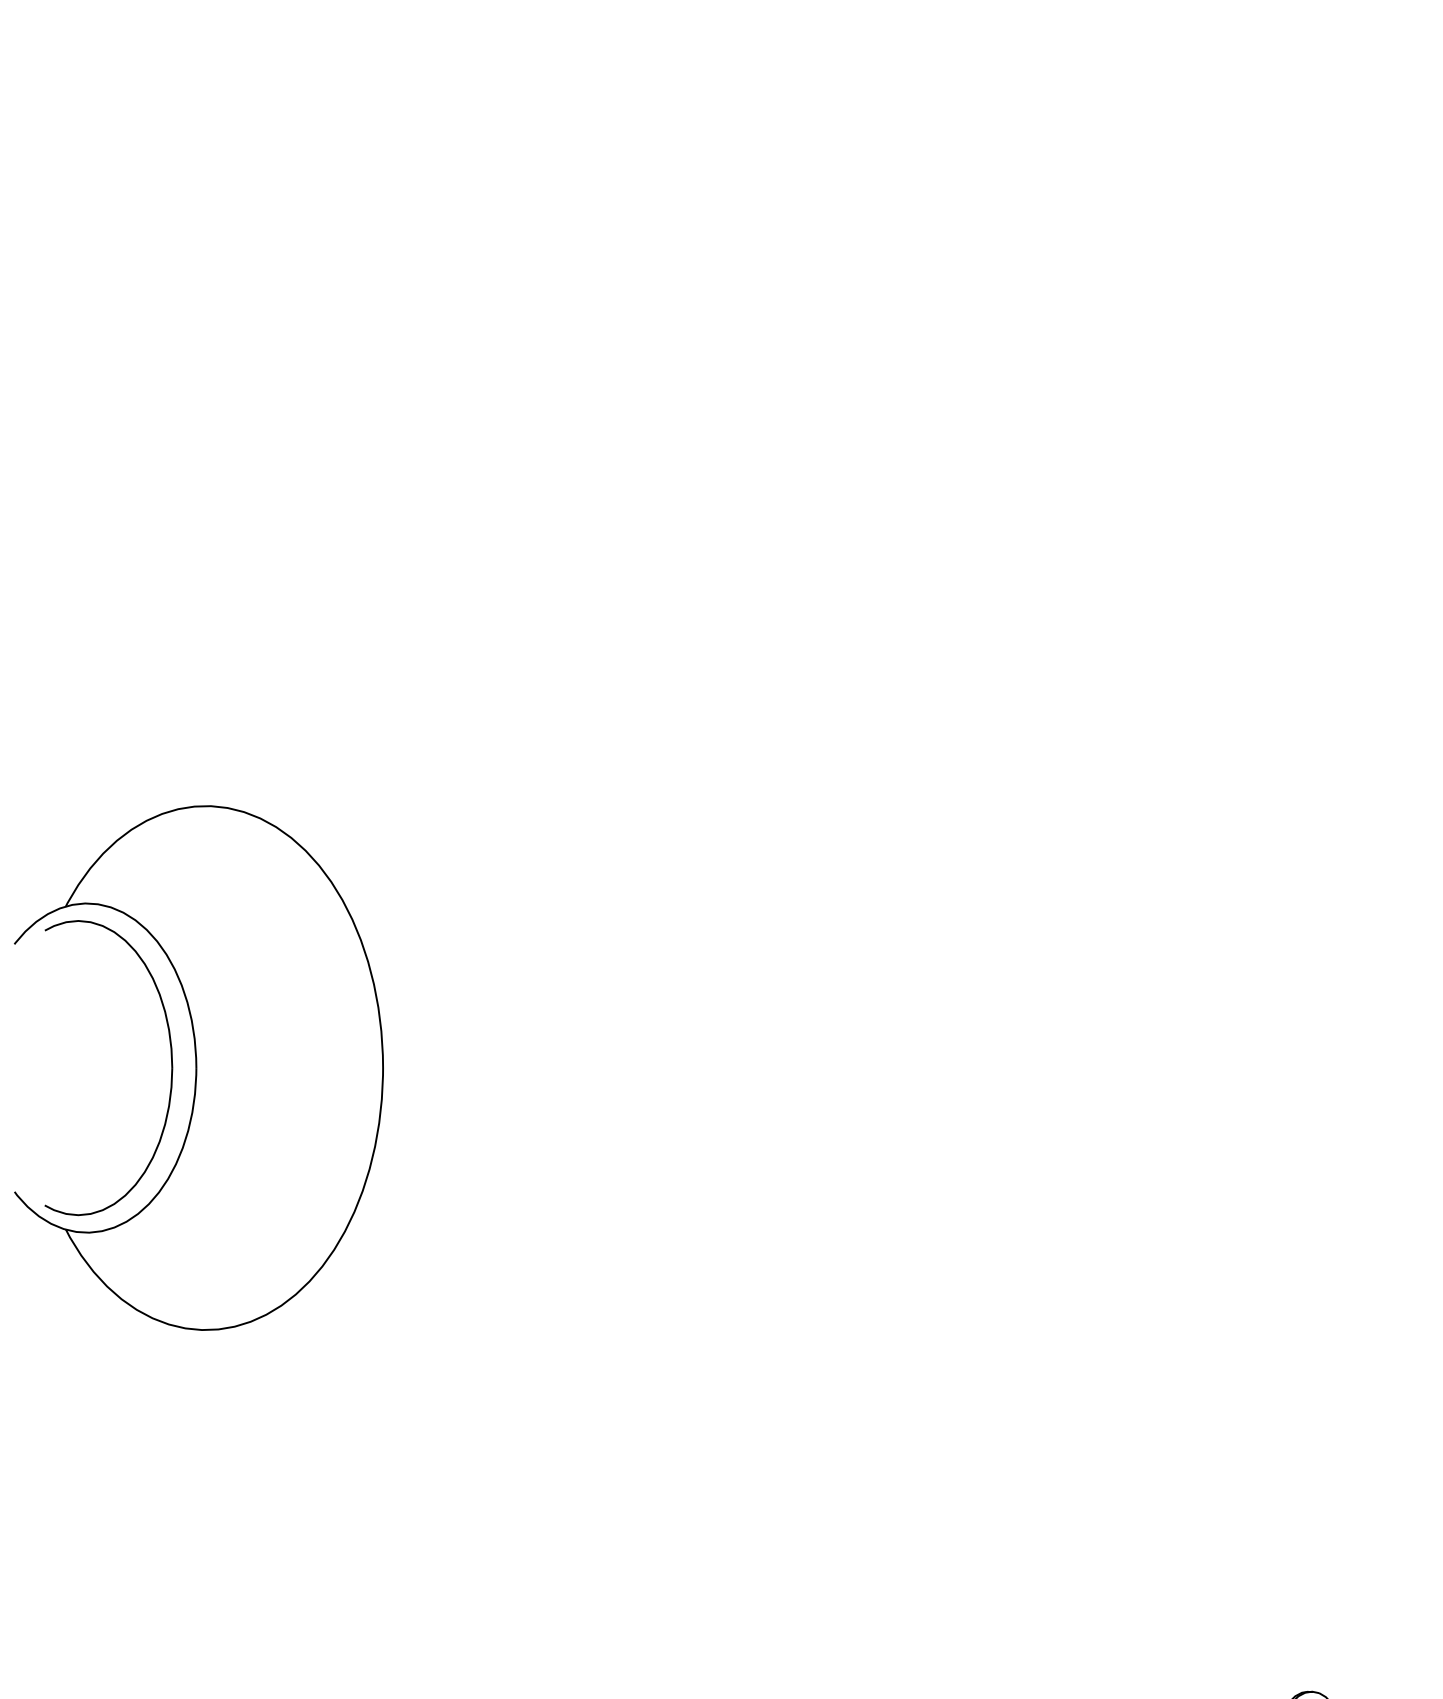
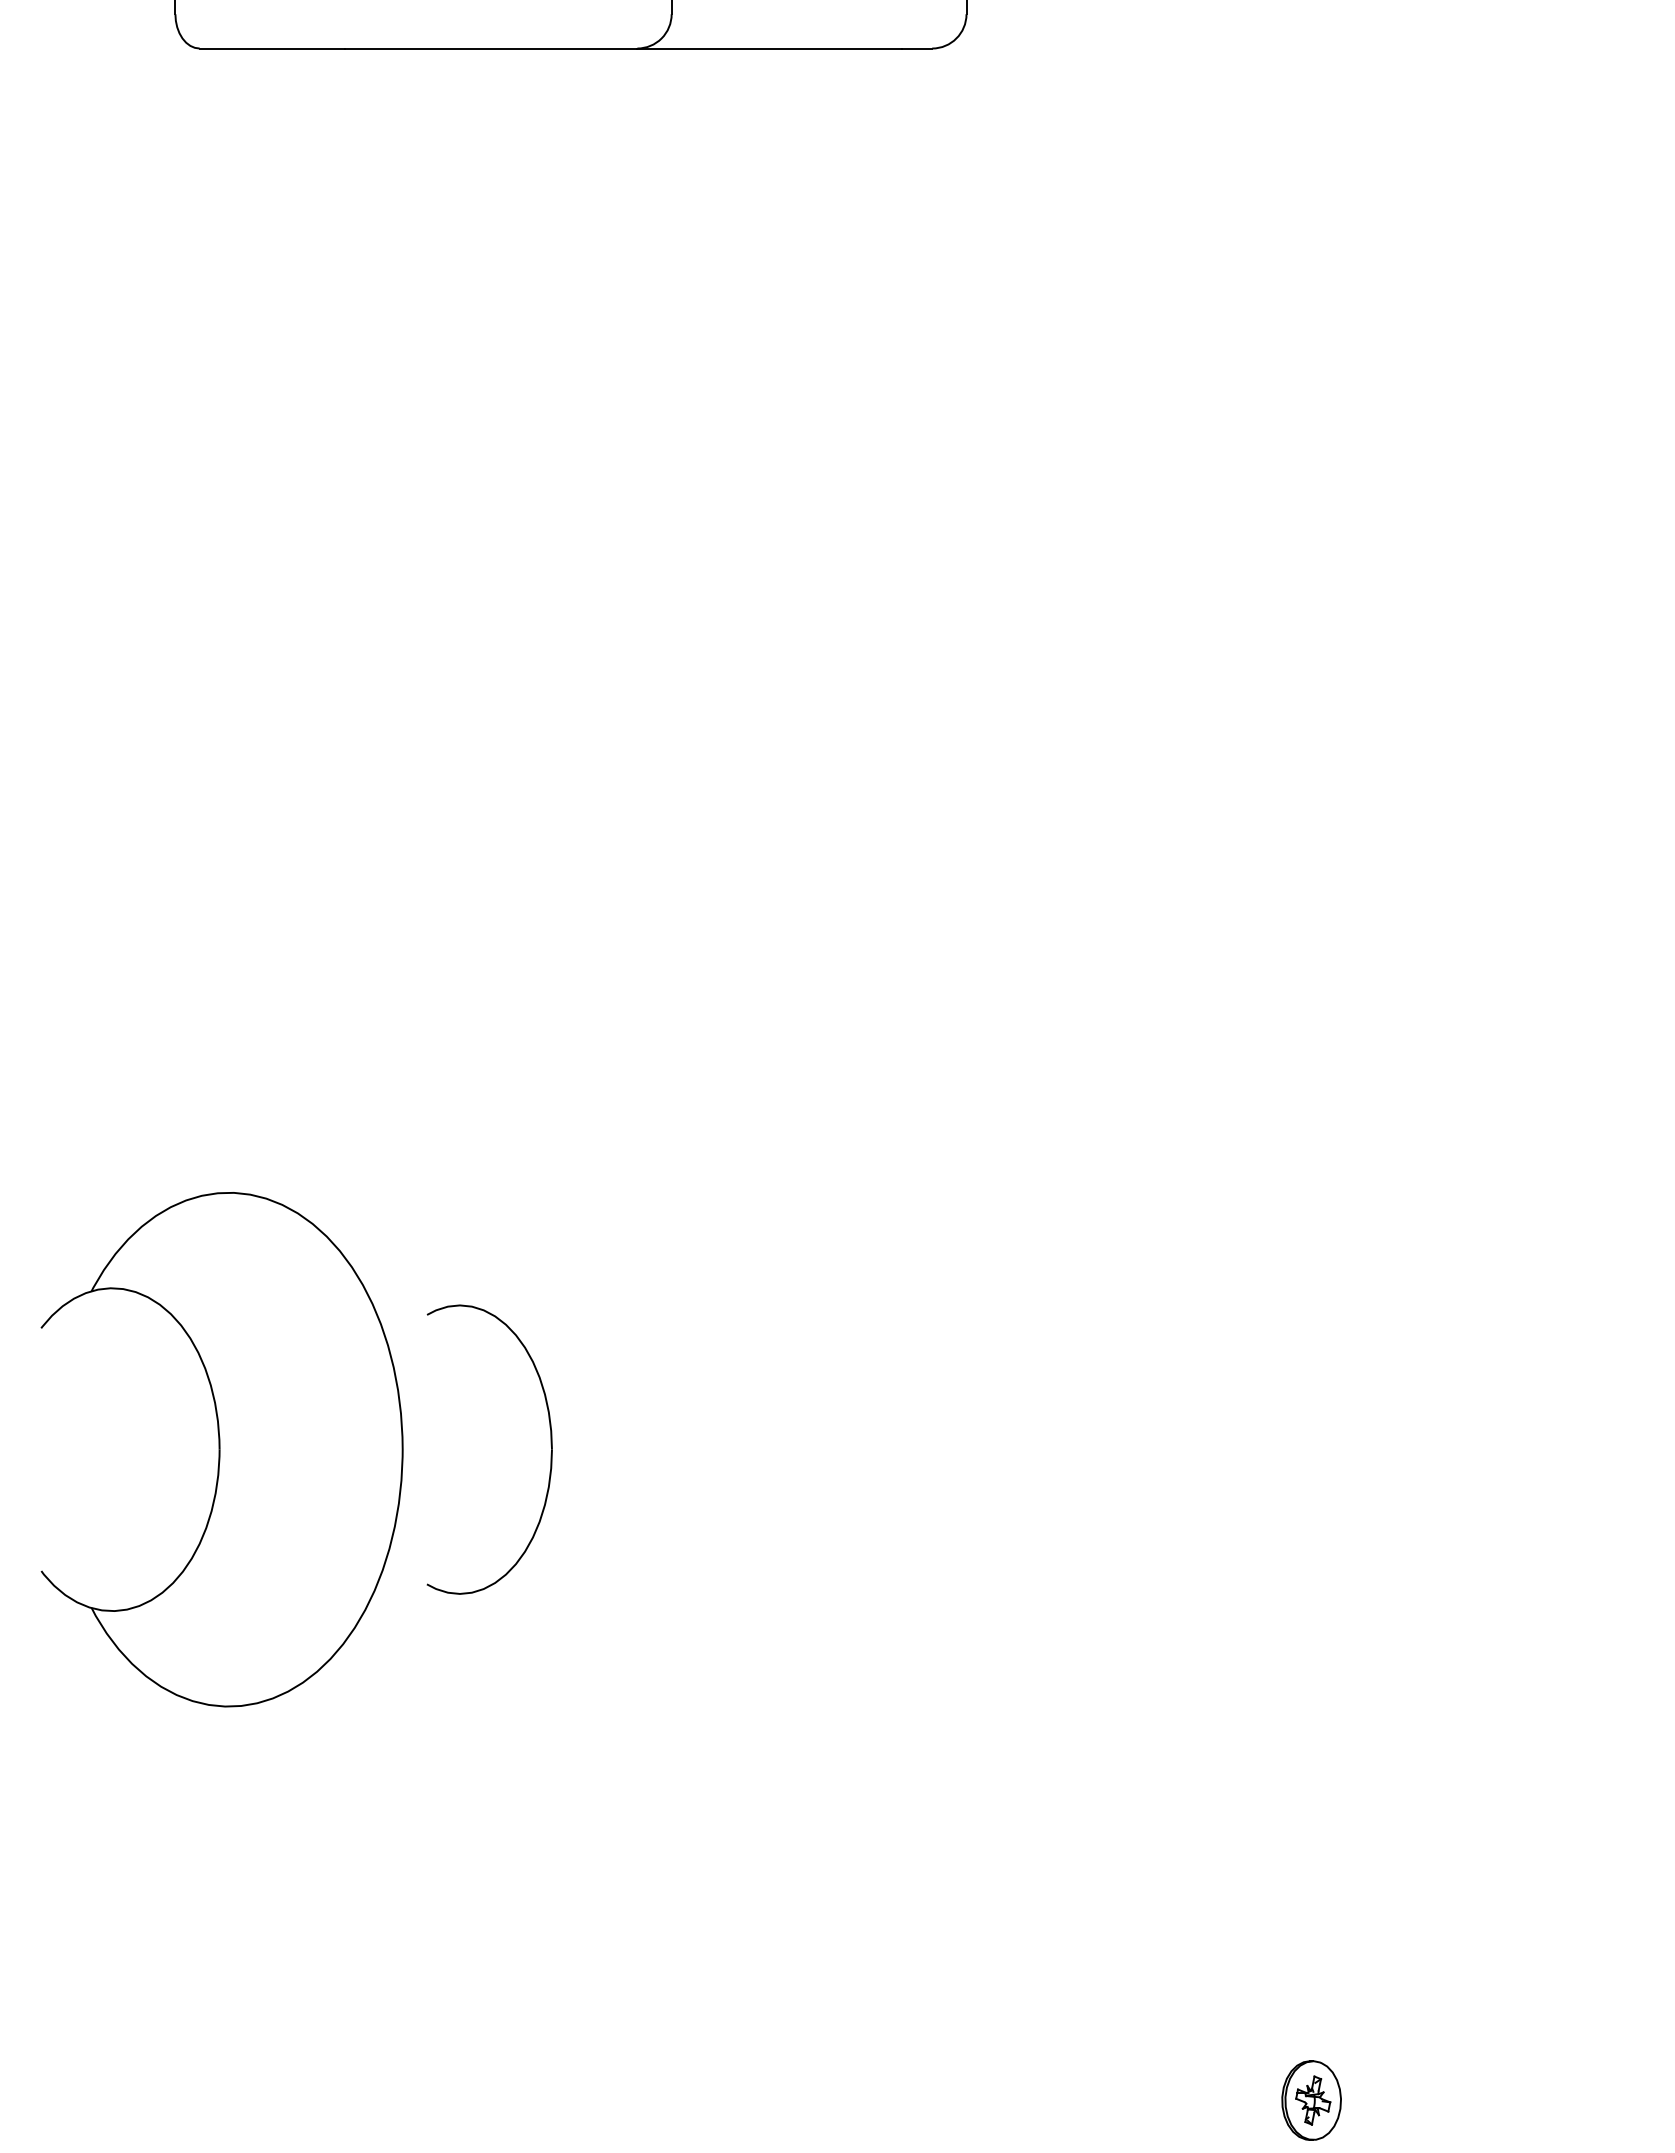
part: (170, 1063) -> (550, 1445), moved

